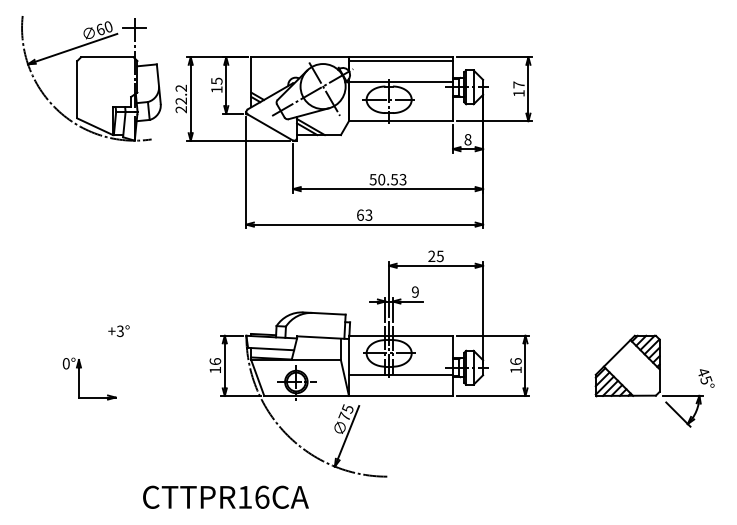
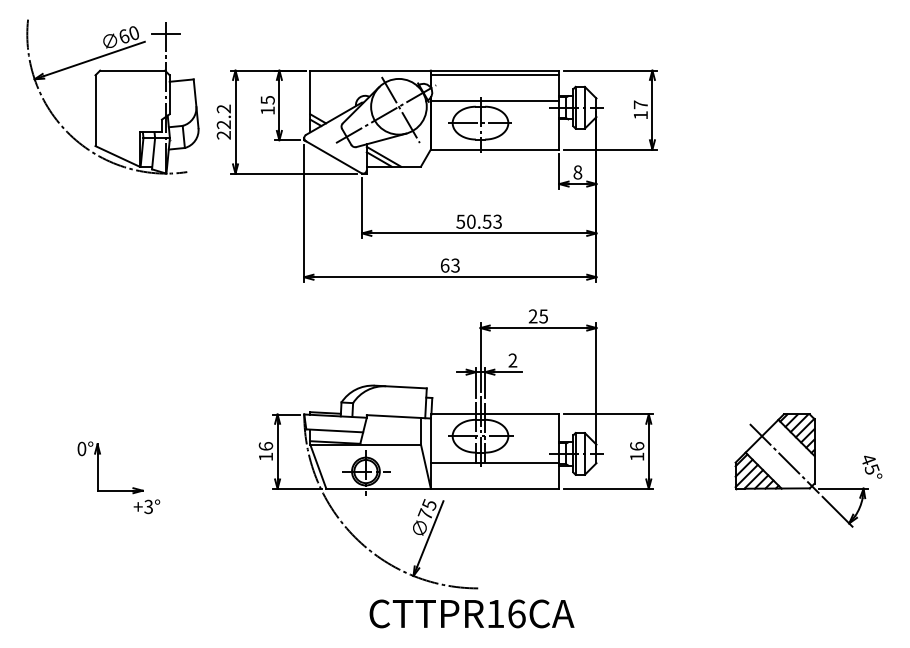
text: (415, 292) -> (512, 360), 9 -> 2
text: (118, 330) -> (146, 506), moved
line: (635, 371) -> (784, 458), added
text: (225, 496) -> (471, 613), moved

